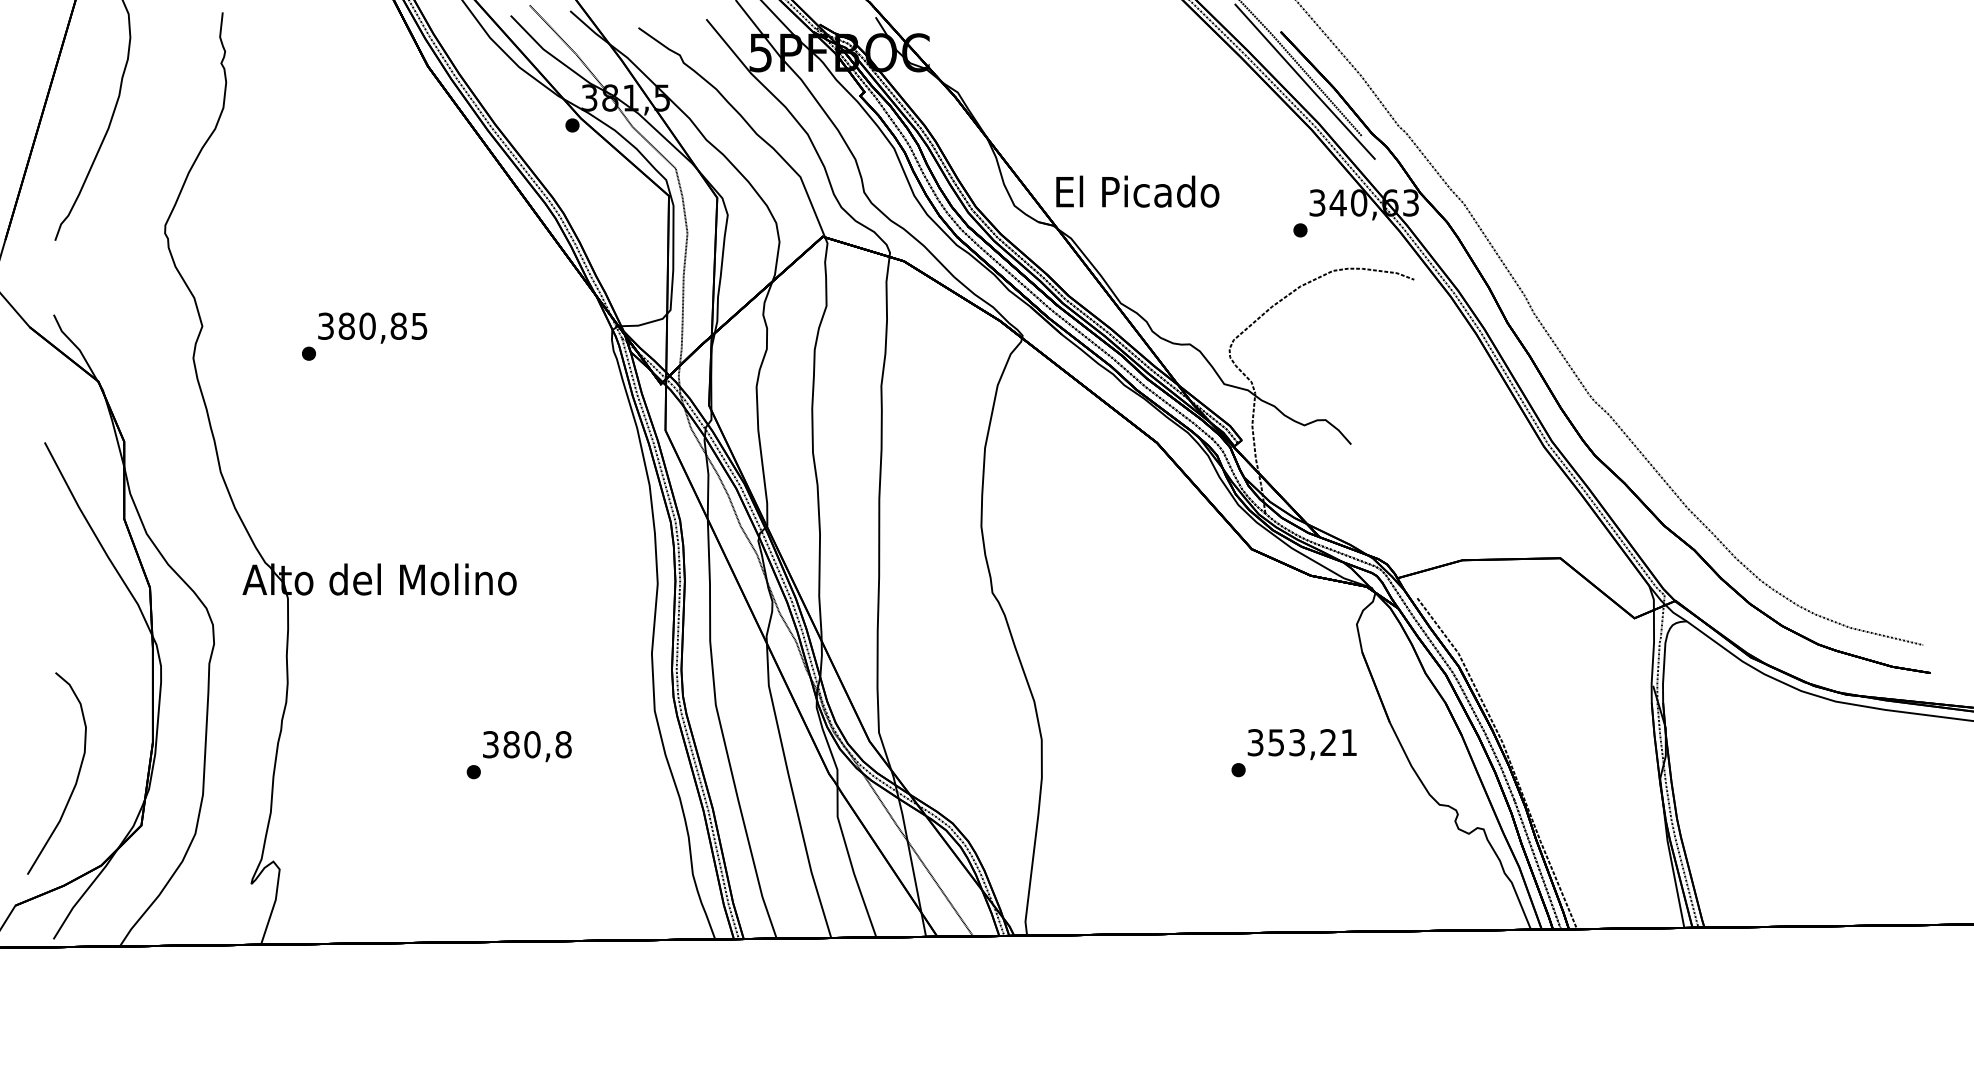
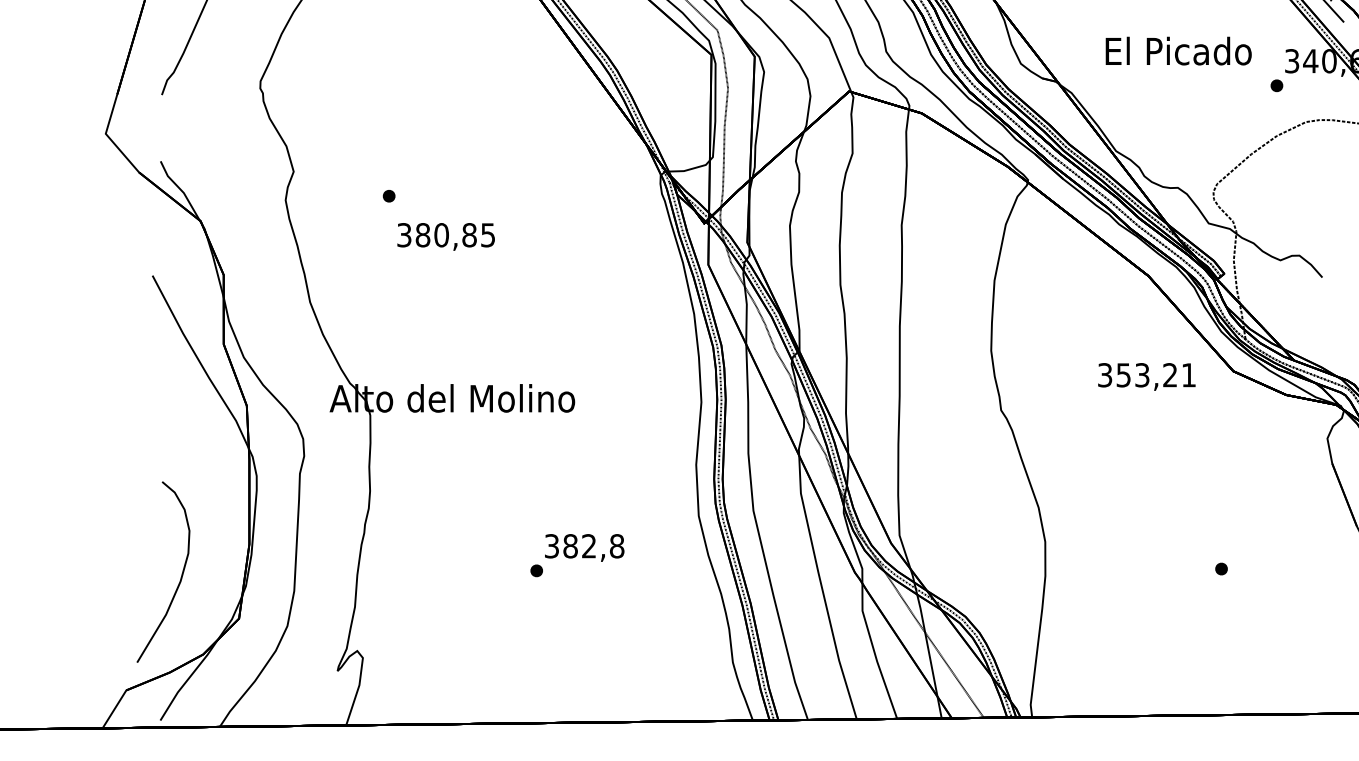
text: (1137, 191) -> (1178, 50), moved
text: (372, 327) -> (446, 236), moved
text: (532, 744) -> (589, 546), 380,8 -> 382,8
text: (1301, 744) -> (1146, 376), moved

